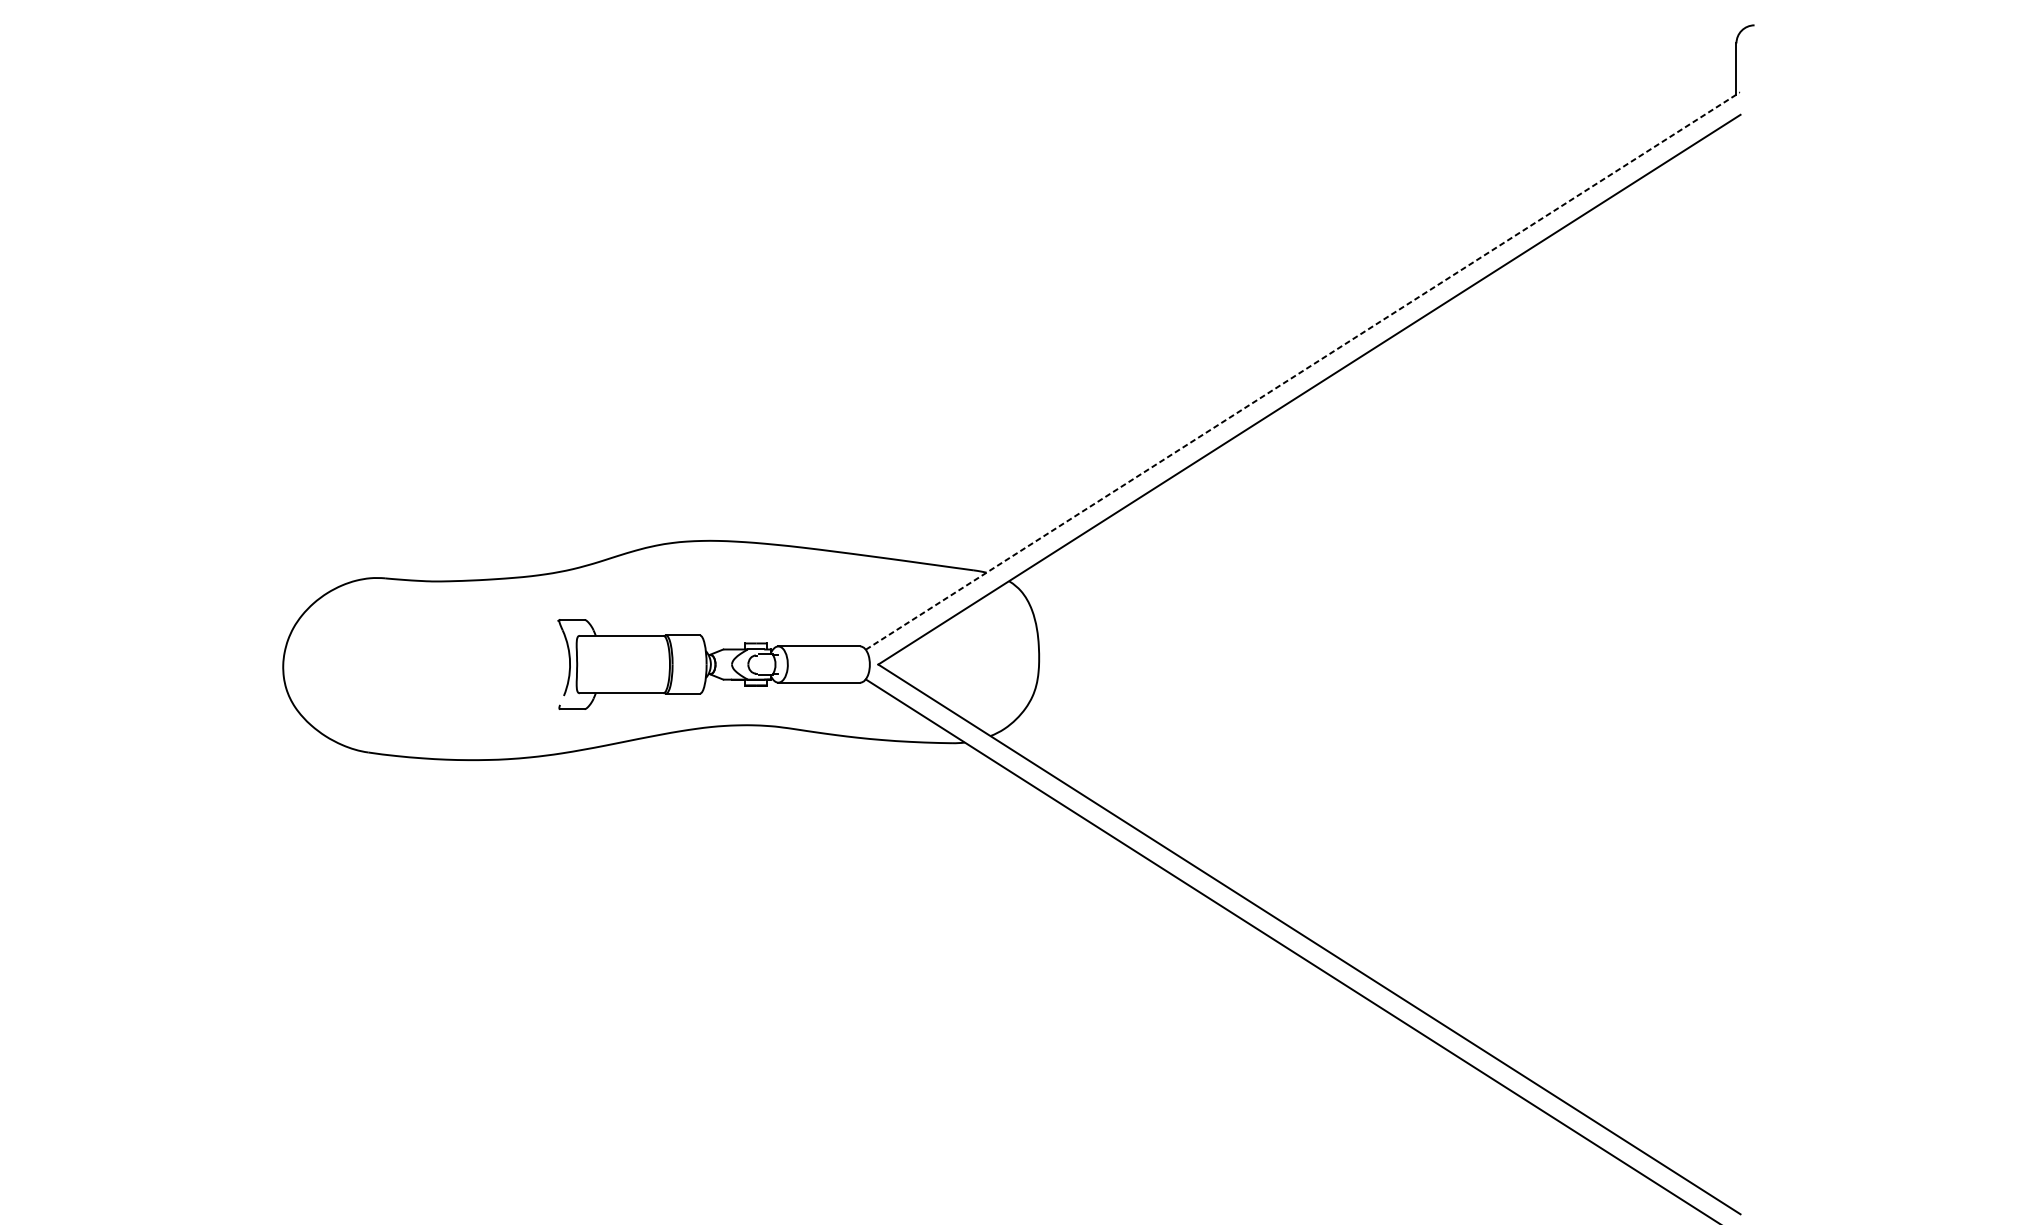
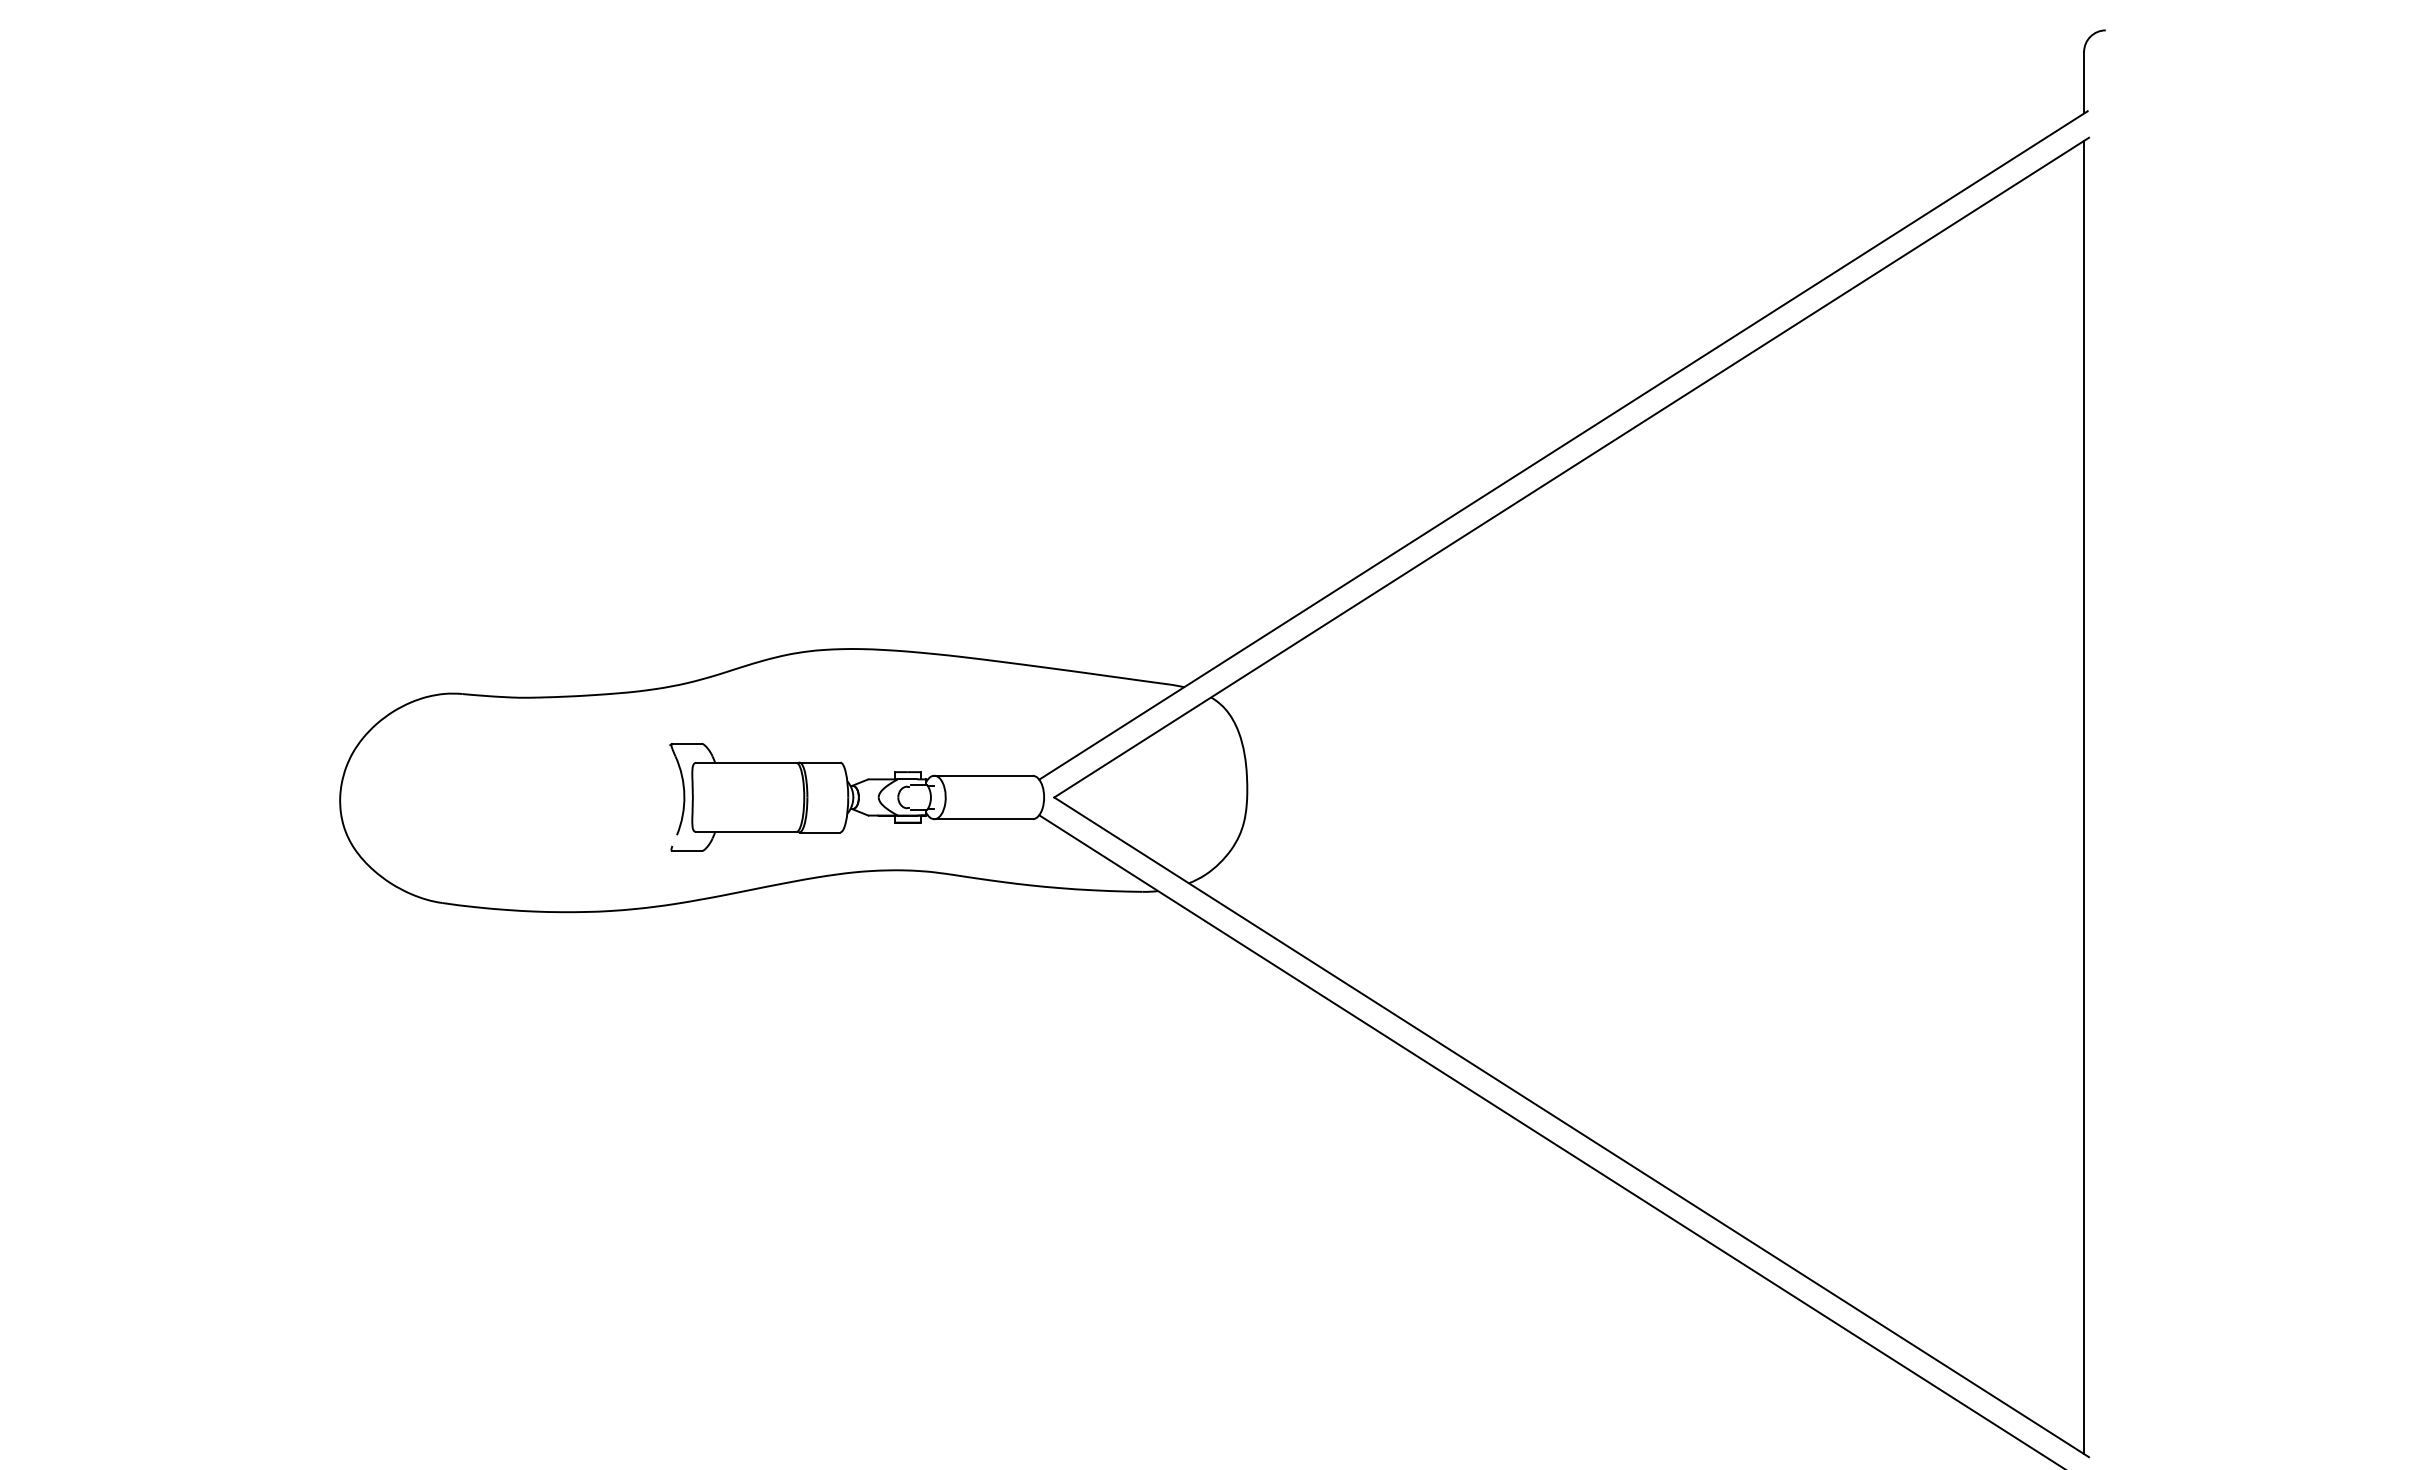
line: (1302, 371) -> (1563, 445), dashed -> solid
line: (1736, 664) -> (2084, 797), added

